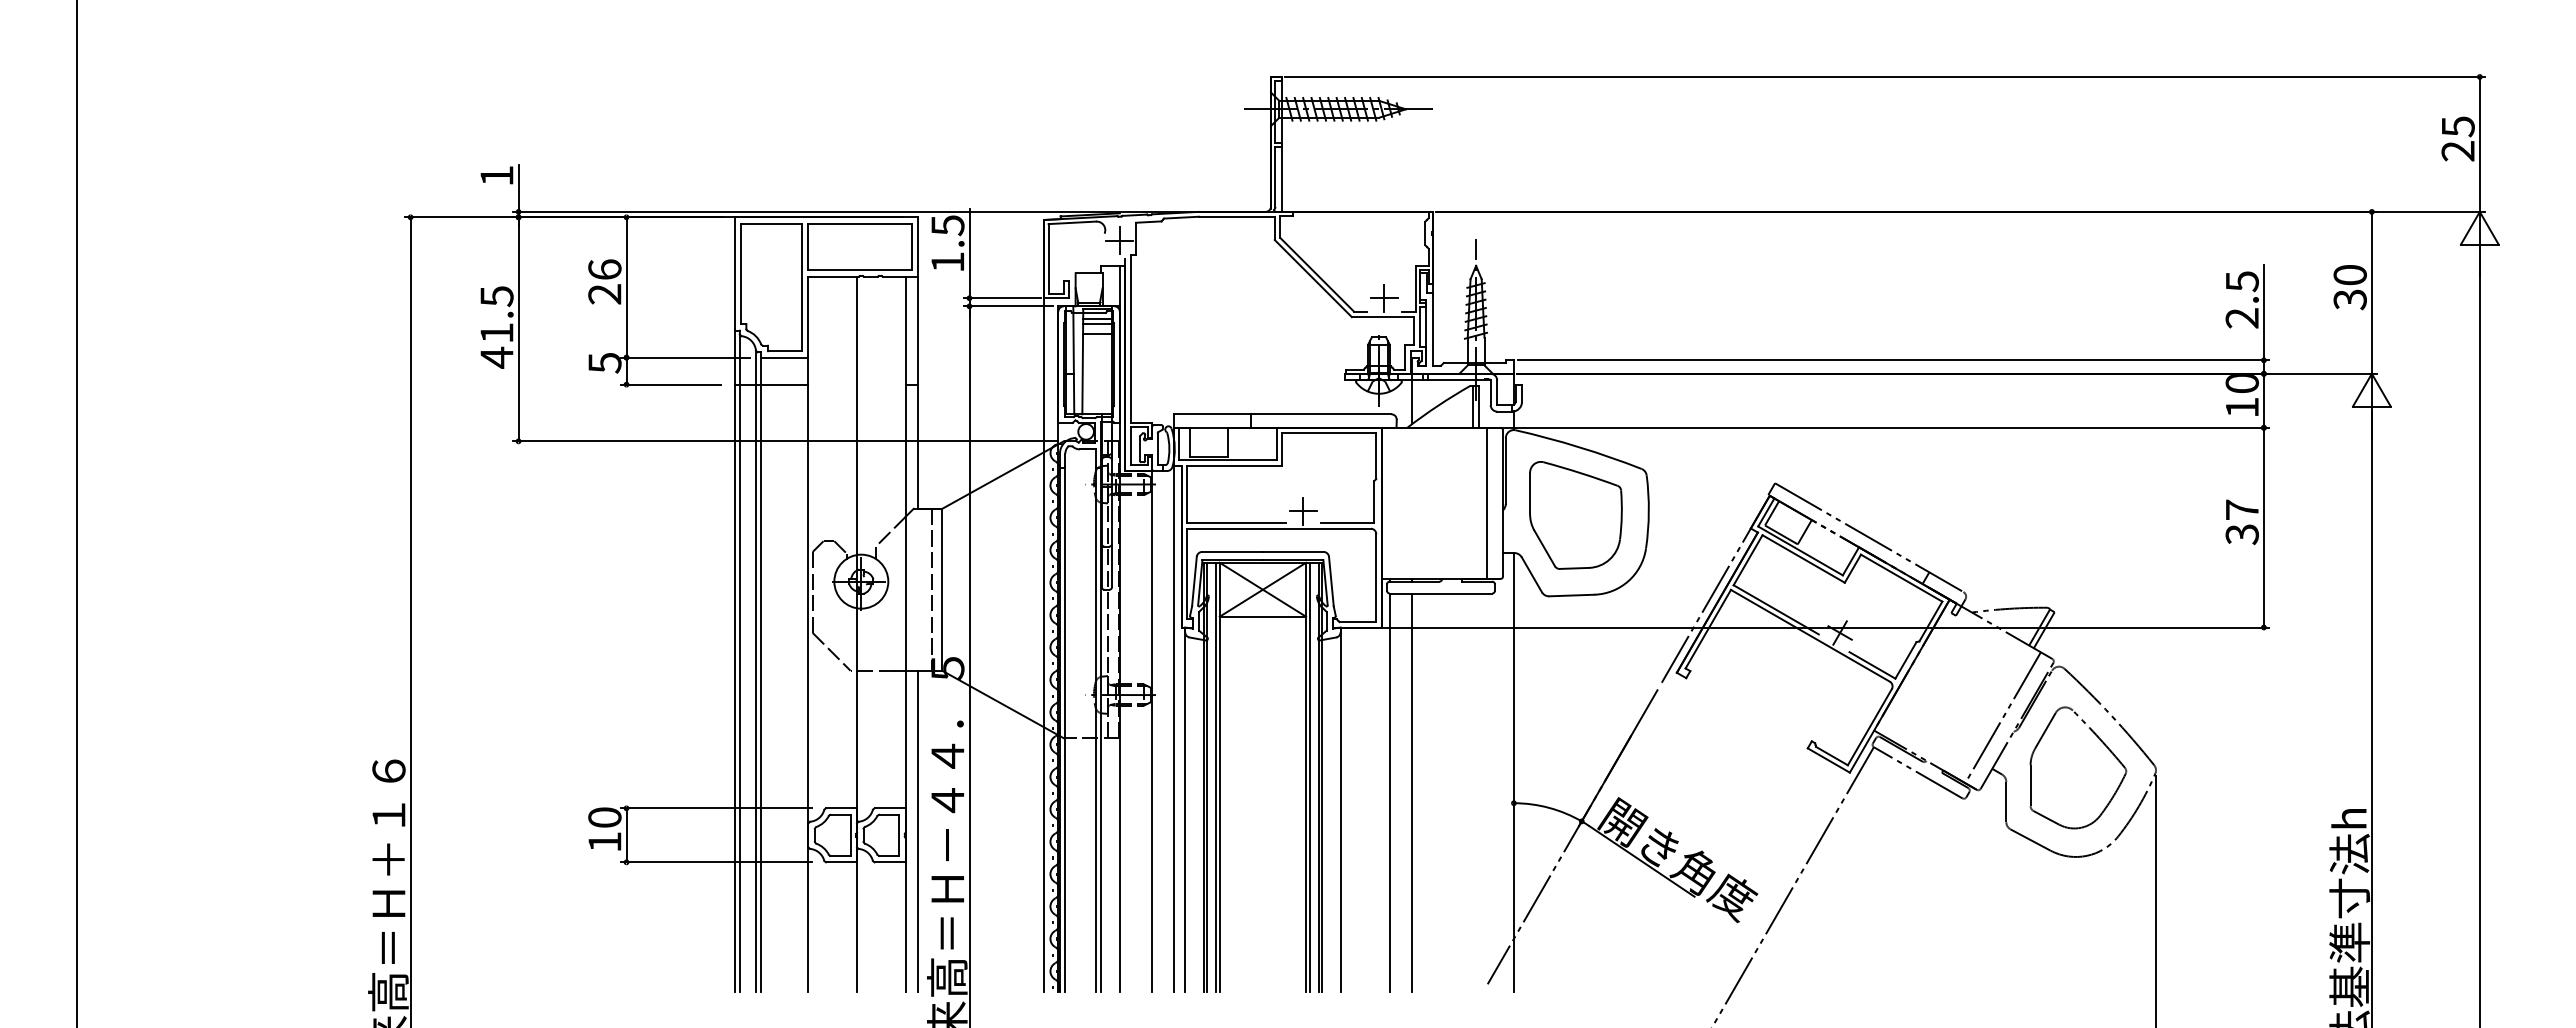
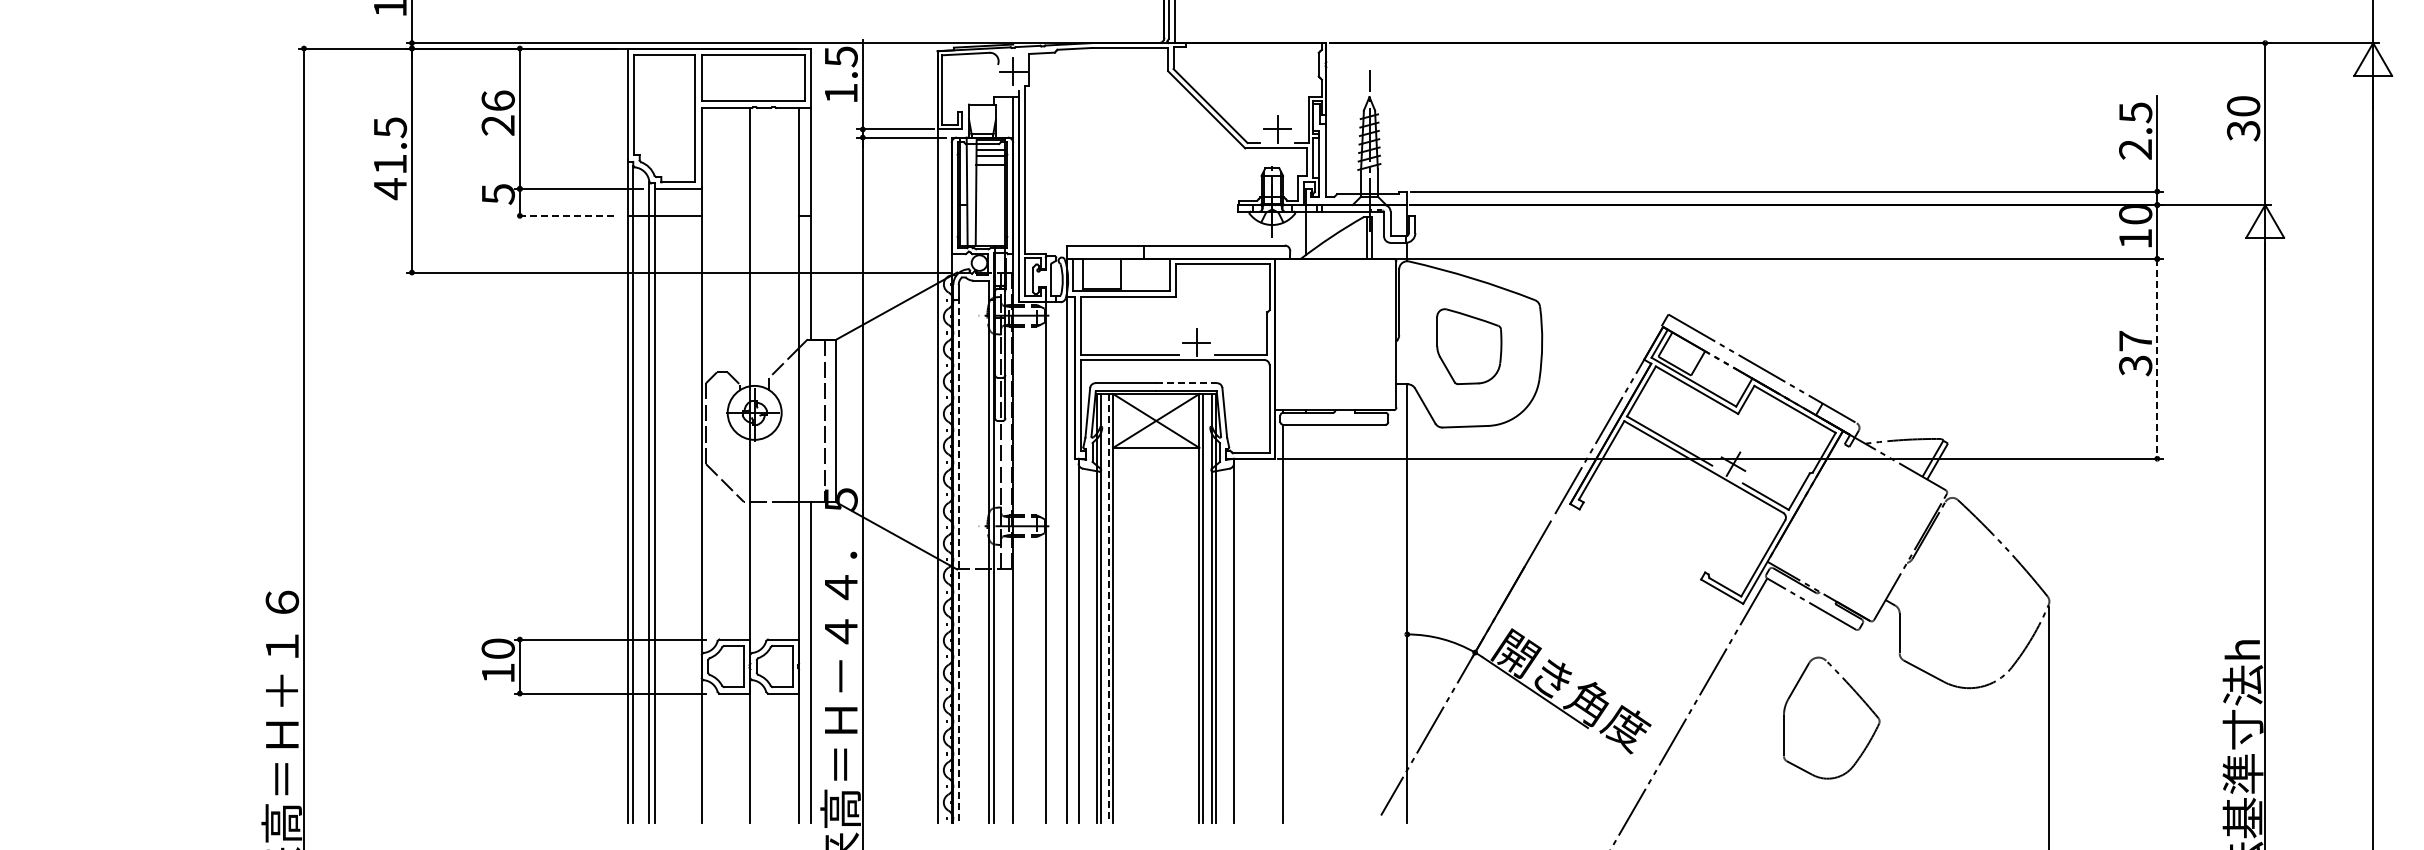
line: (671, 384) -> (564, 215), solid -> dashed
line: (1486, 502) -> (1379, 333), removed
part: (1575, 515) -> (1468, 346), size x0.7
line: (2263, 527) -> (2156, 358), solid -> dashed
line: (1293, 551) -> (1186, 382), solid -> dashed
line: (2002, 717) -> (1895, 548), removed
line: (1065, 729) -> (958, 560), solid -> dashed
part: (2102, 743) -> (1855, 693), moved
line: (1215, 777) -> (1108, 608), solid -> dashed
line: (1412, 792) -> (1305, 623), removed

